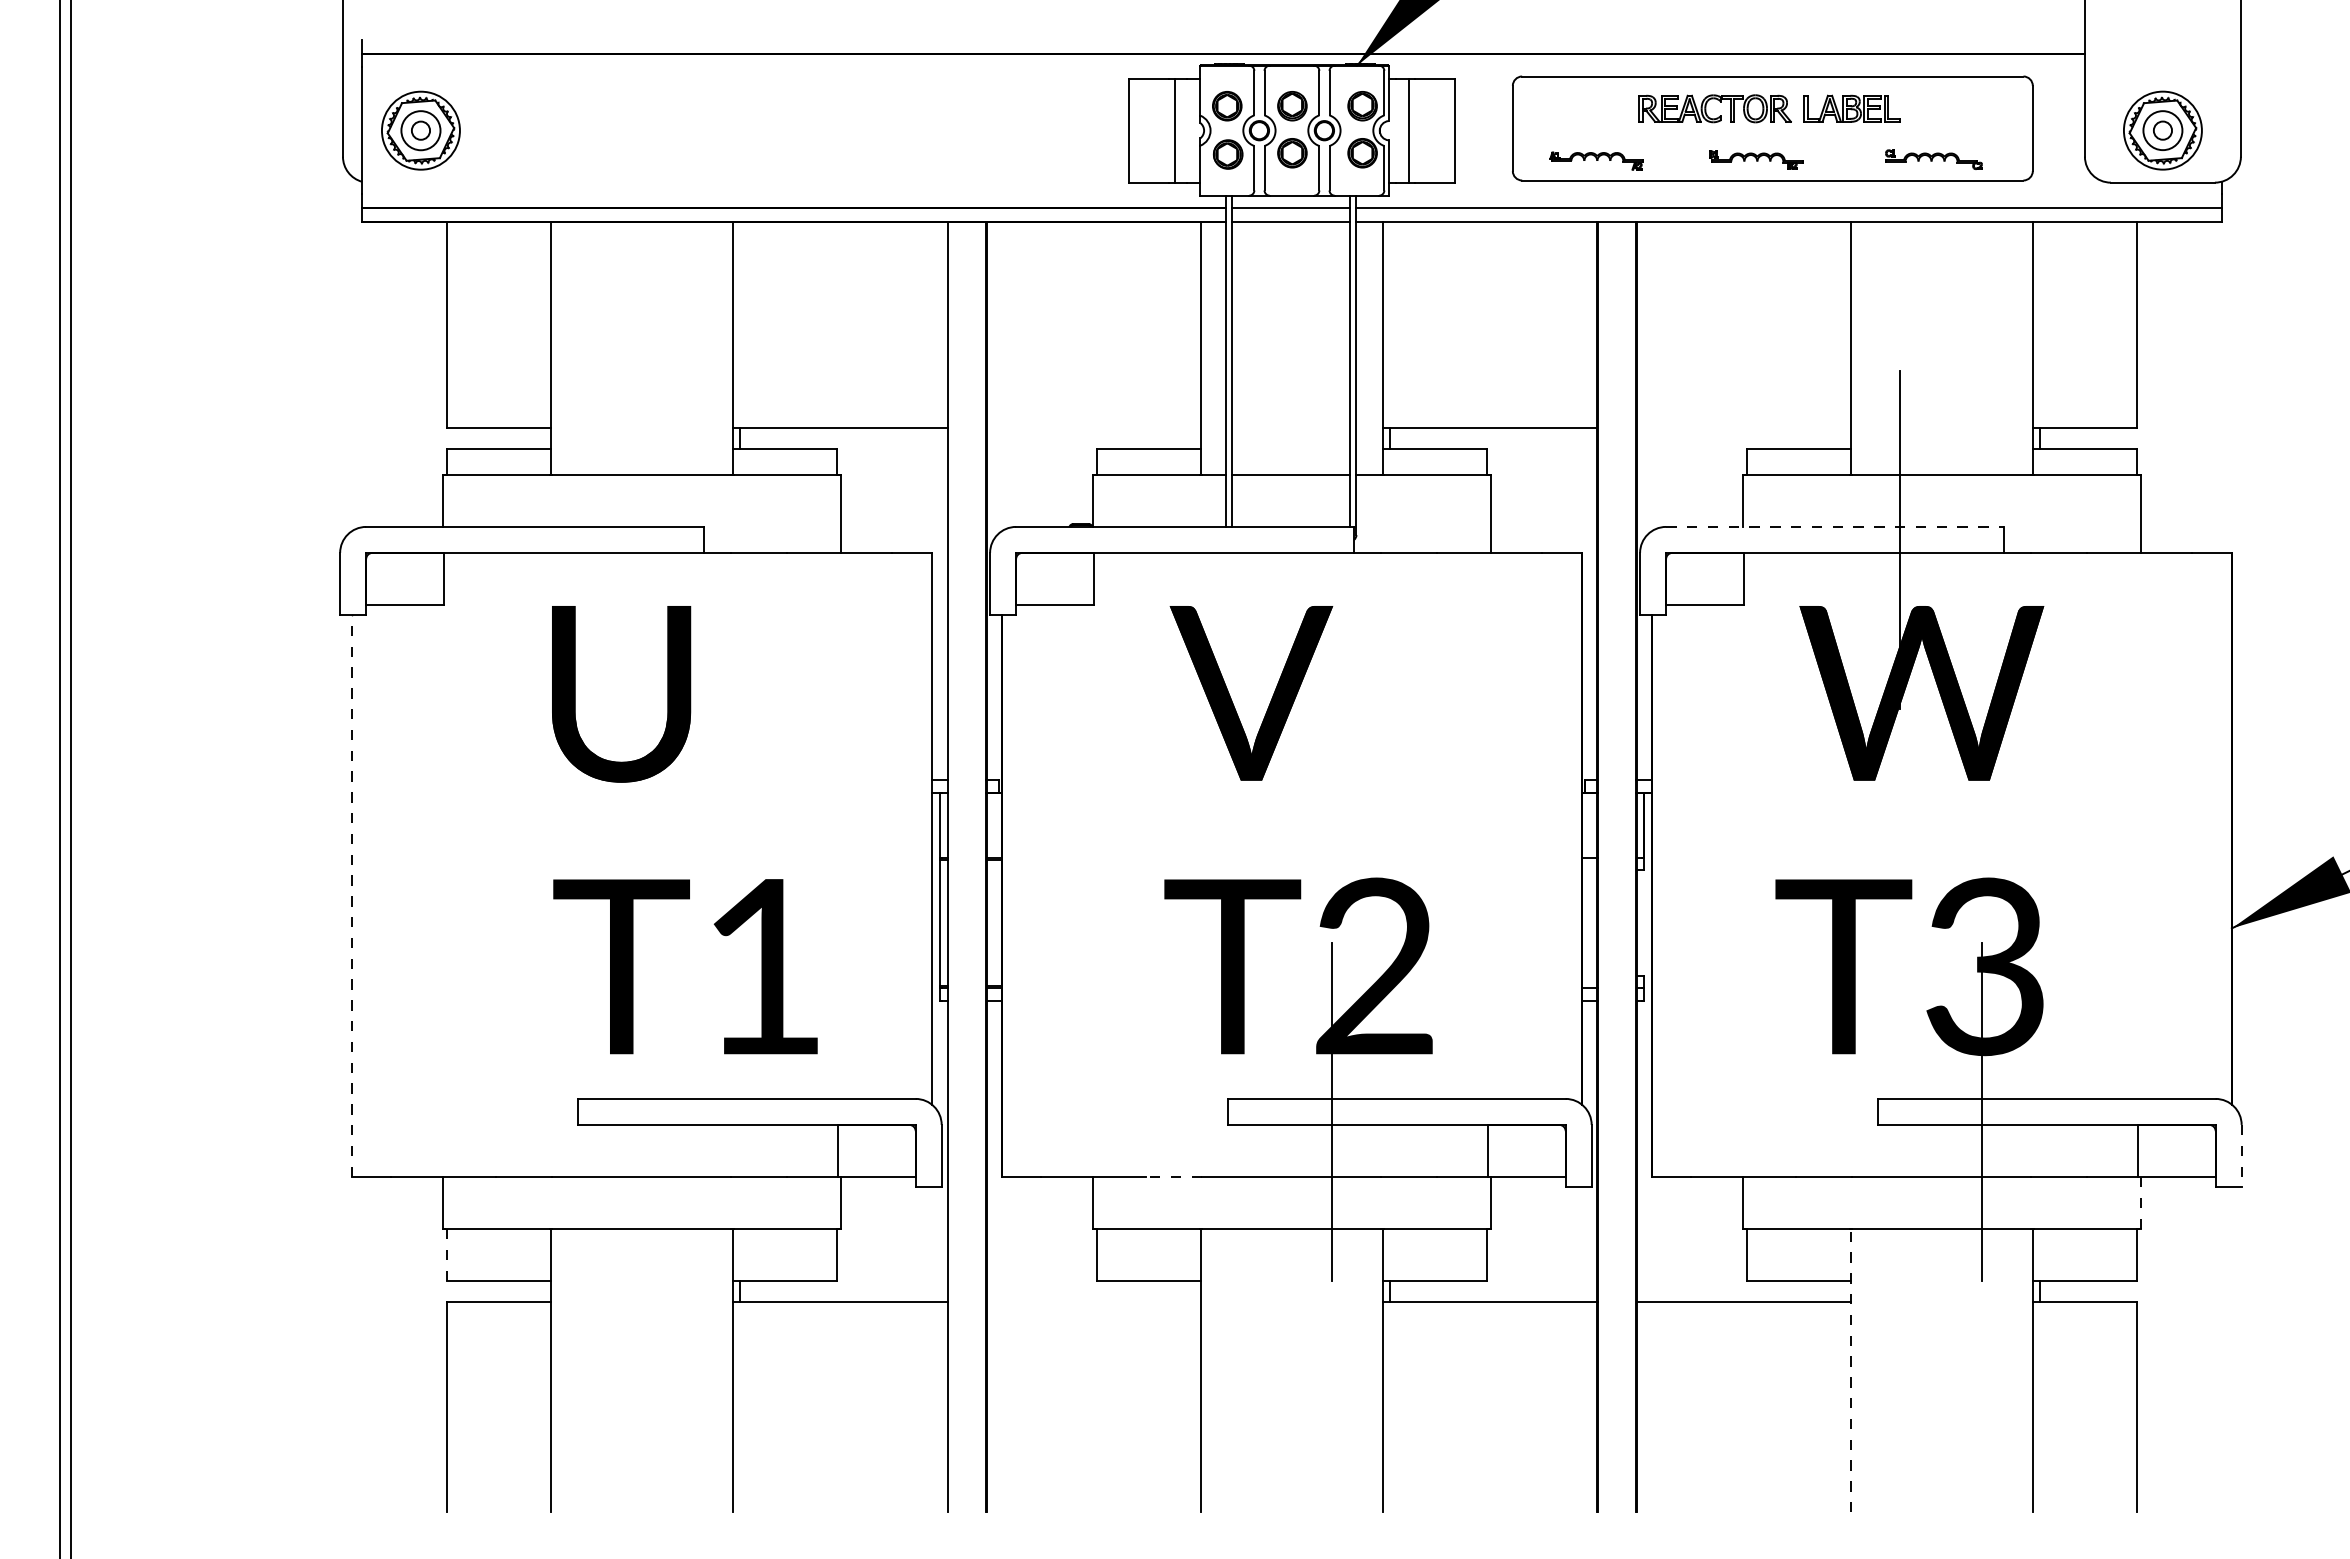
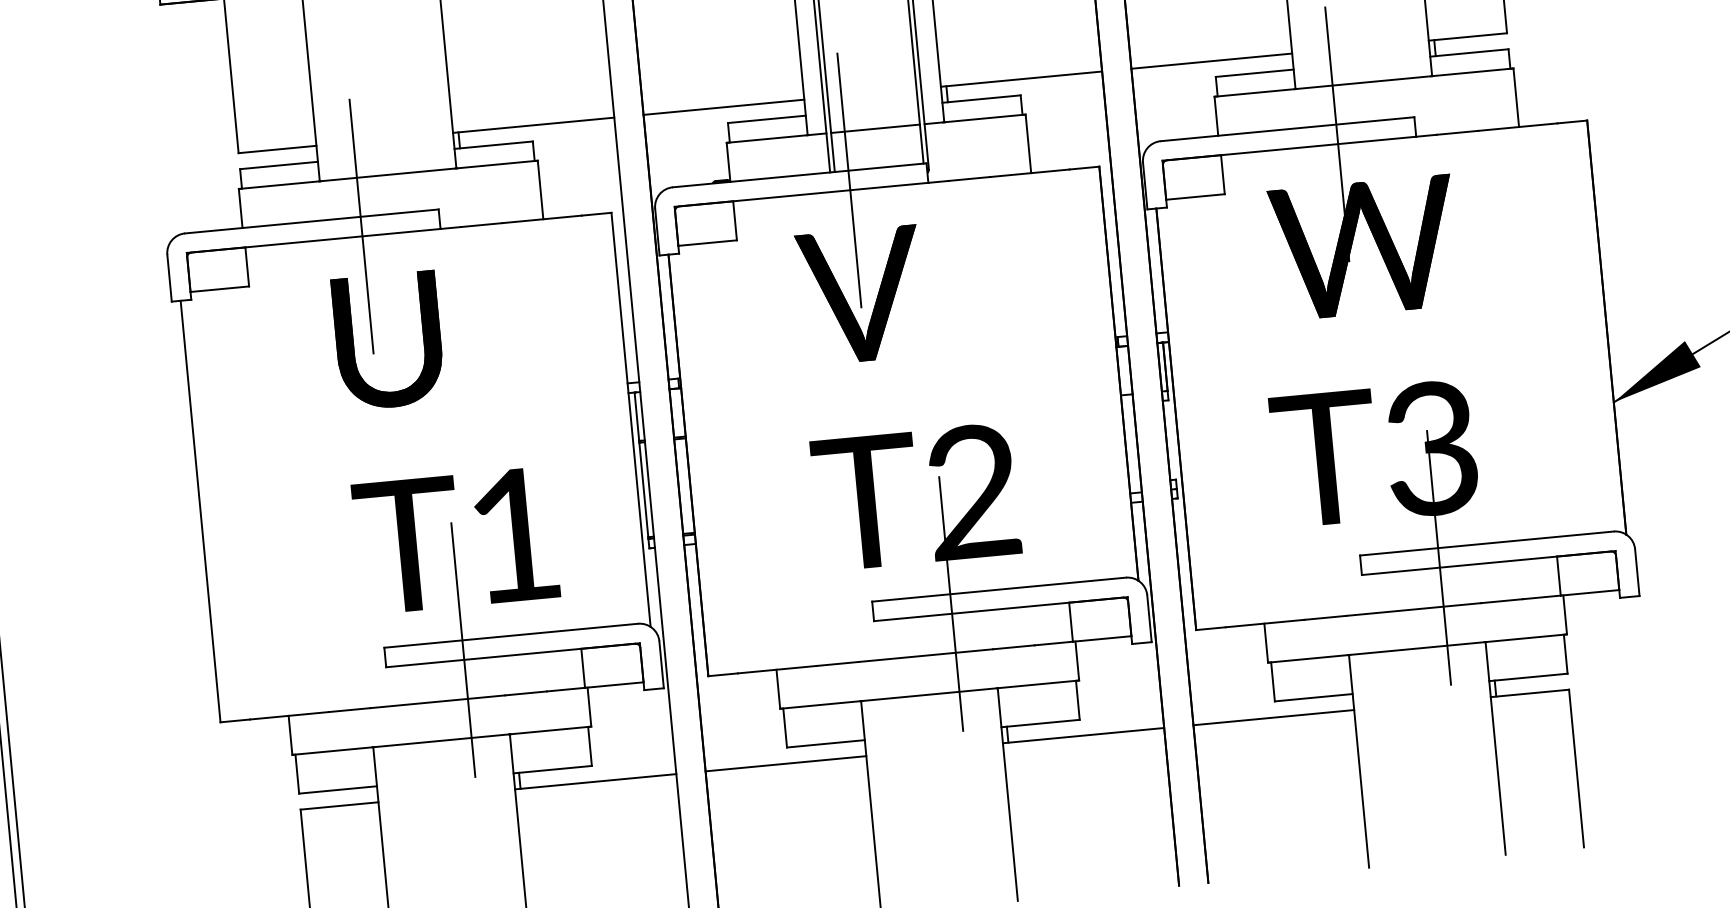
line: (1093, 427) -> (723, 107), added
line: (1743, 427) -> (1211, 61), added
line: (1835, 526) -> (1287, 128), dashed -> solid
line: (600, 539) -> (361, 226), added
line: (1250, 539) -> (849, 180), added
line: (352, 896) -> (200, 511), dashed -> solid
line: (681, 1111) -> (463, 649), added
line: (2241, 1156) -> (1637, 572), dashed -> solid
line: (1174, 1176) -> (837, 663), dashed -> solid
line: (2141, 1202) -> (1565, 614), dashed -> solid
line: (446, 1254) -> (296, 773), dashed -> solid
line: (1093, 1302) -> (785, 763), added
line: (1850, 1370) -> (1358, 761), dashed -> solid

